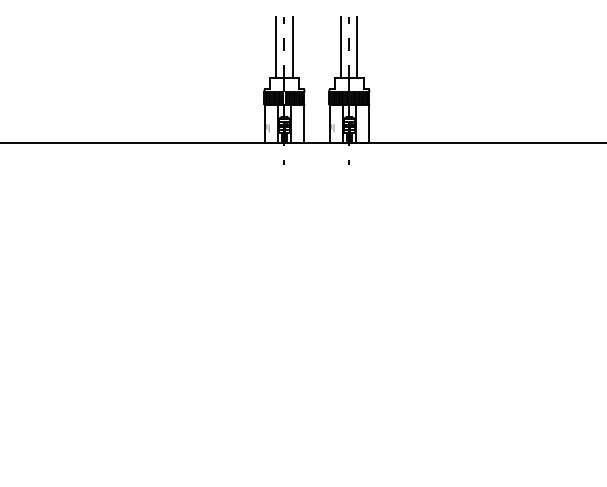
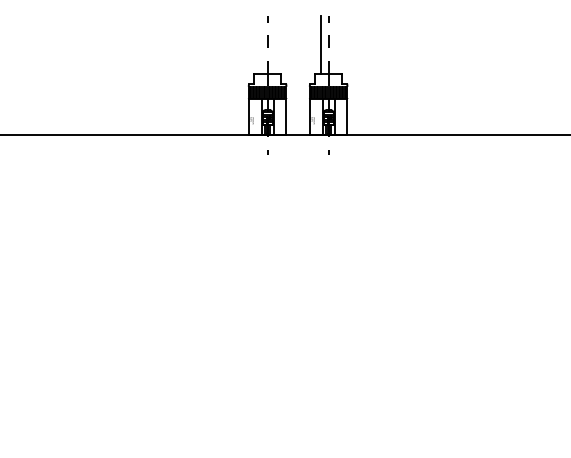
line: (275, 47) -> (259, 44), removed
line: (292, 47) -> (275, 44), removed
line: (357, 47) -> (336, 44), removed

